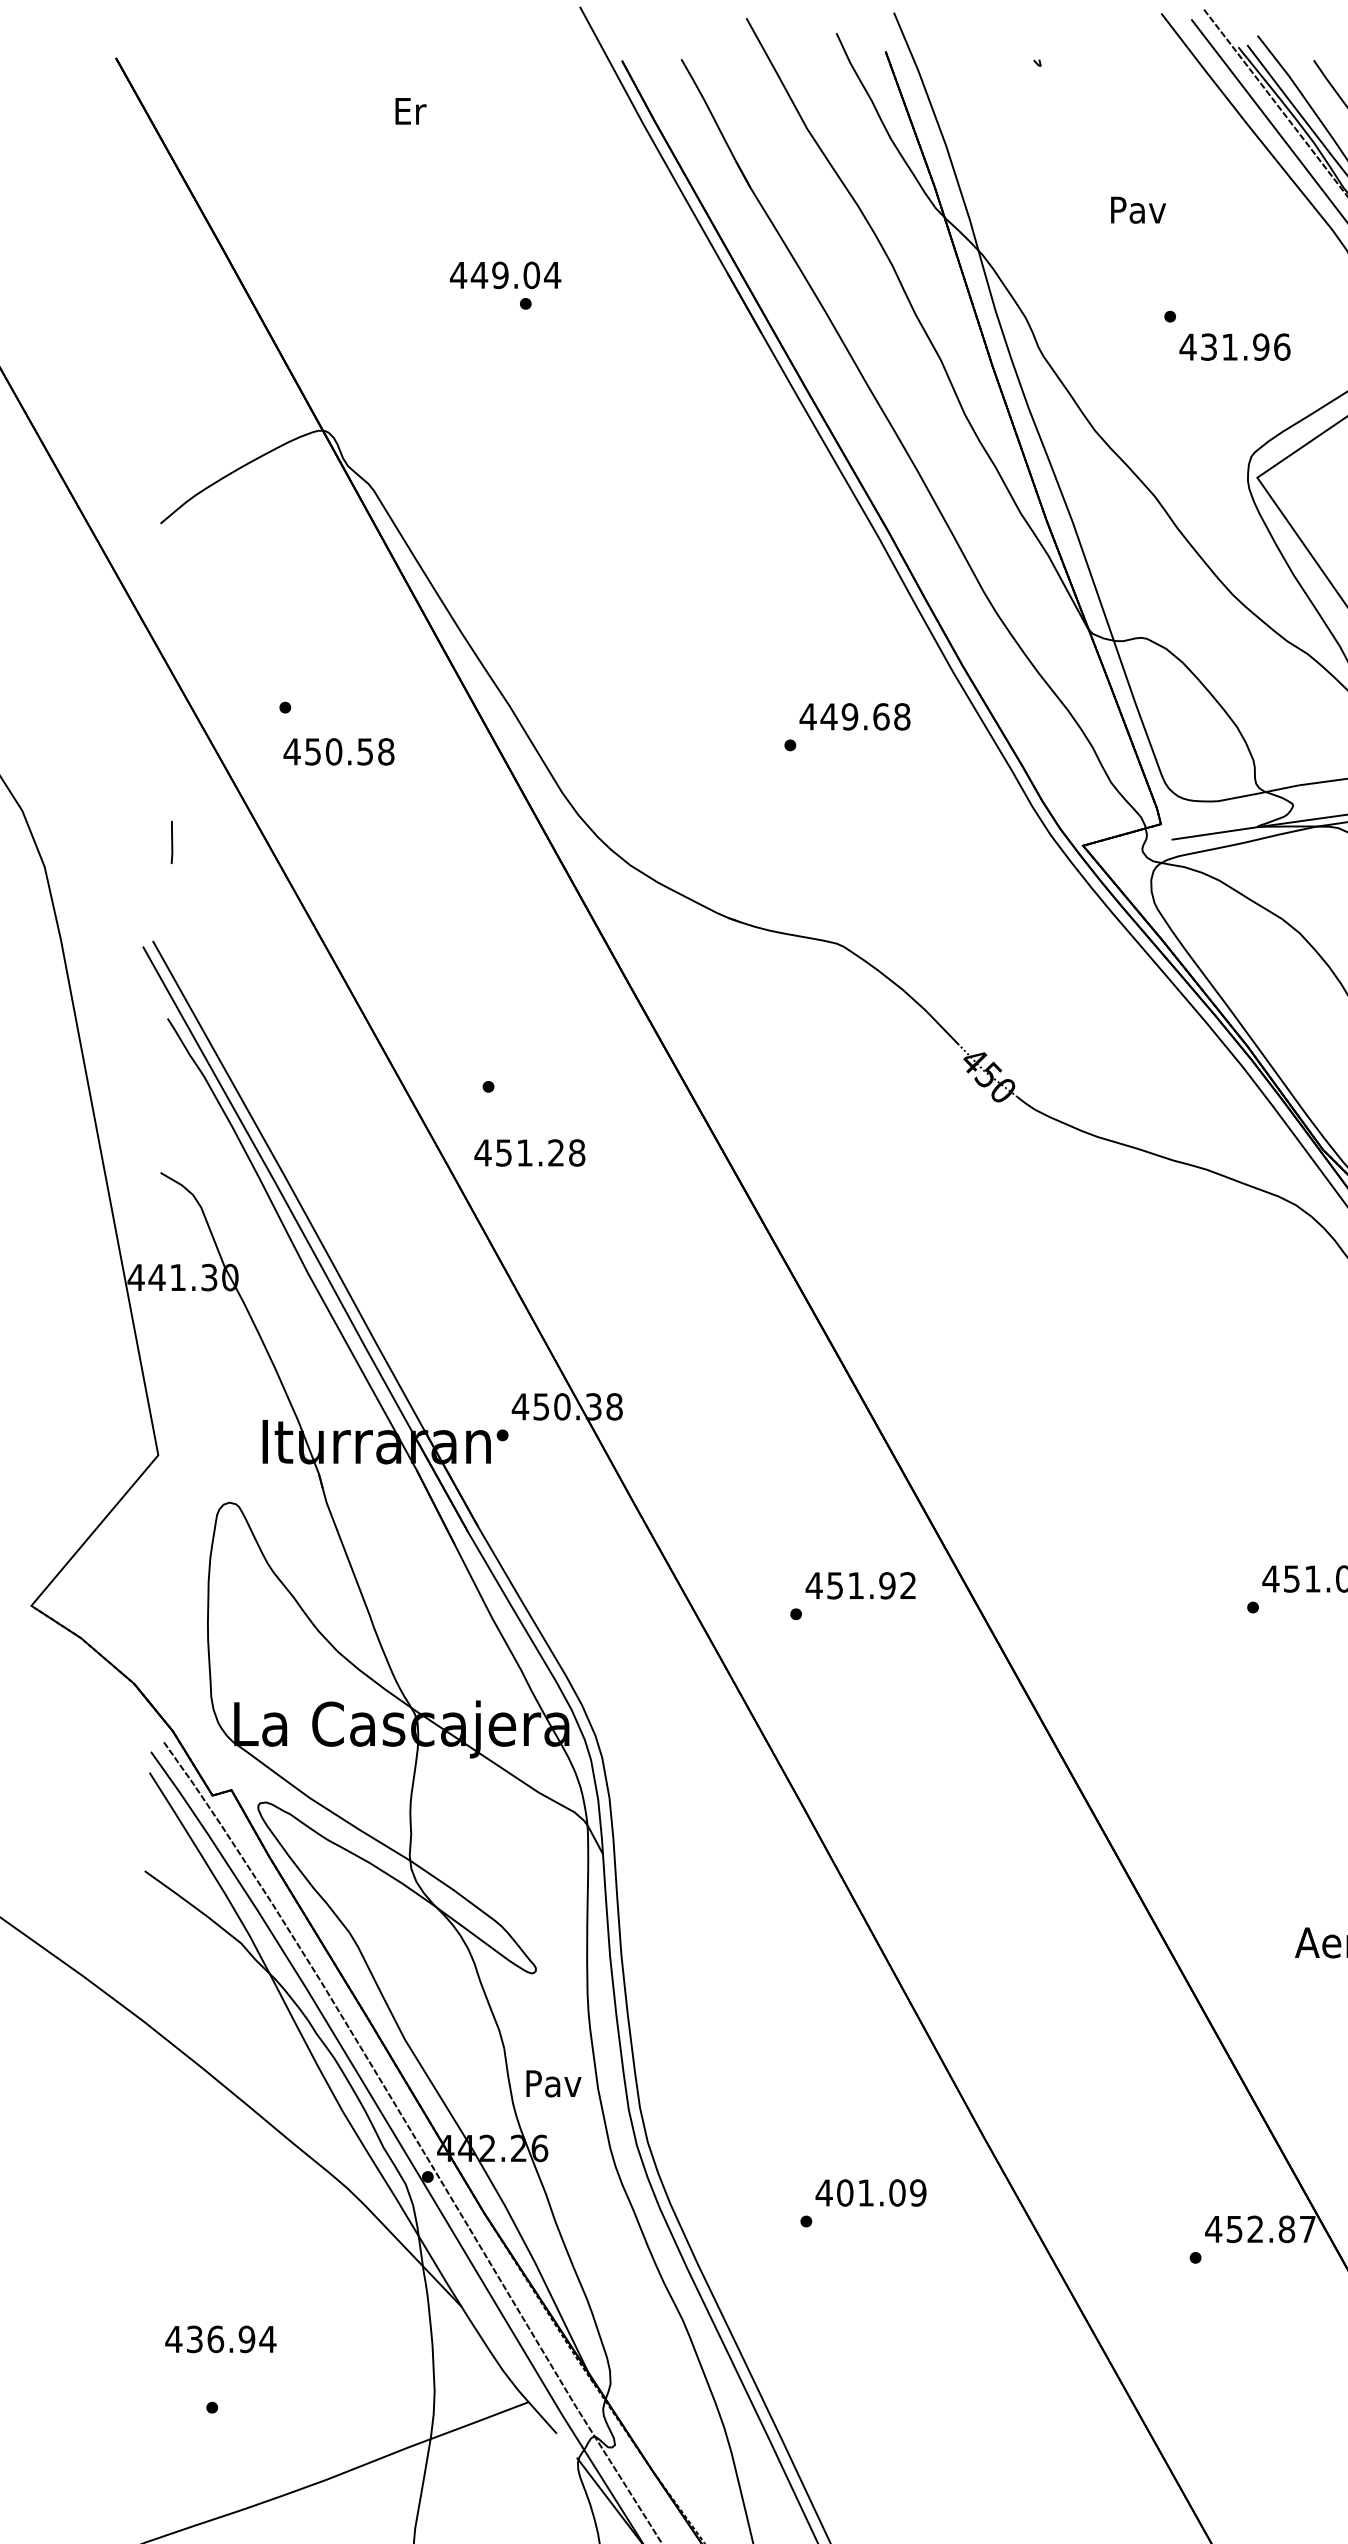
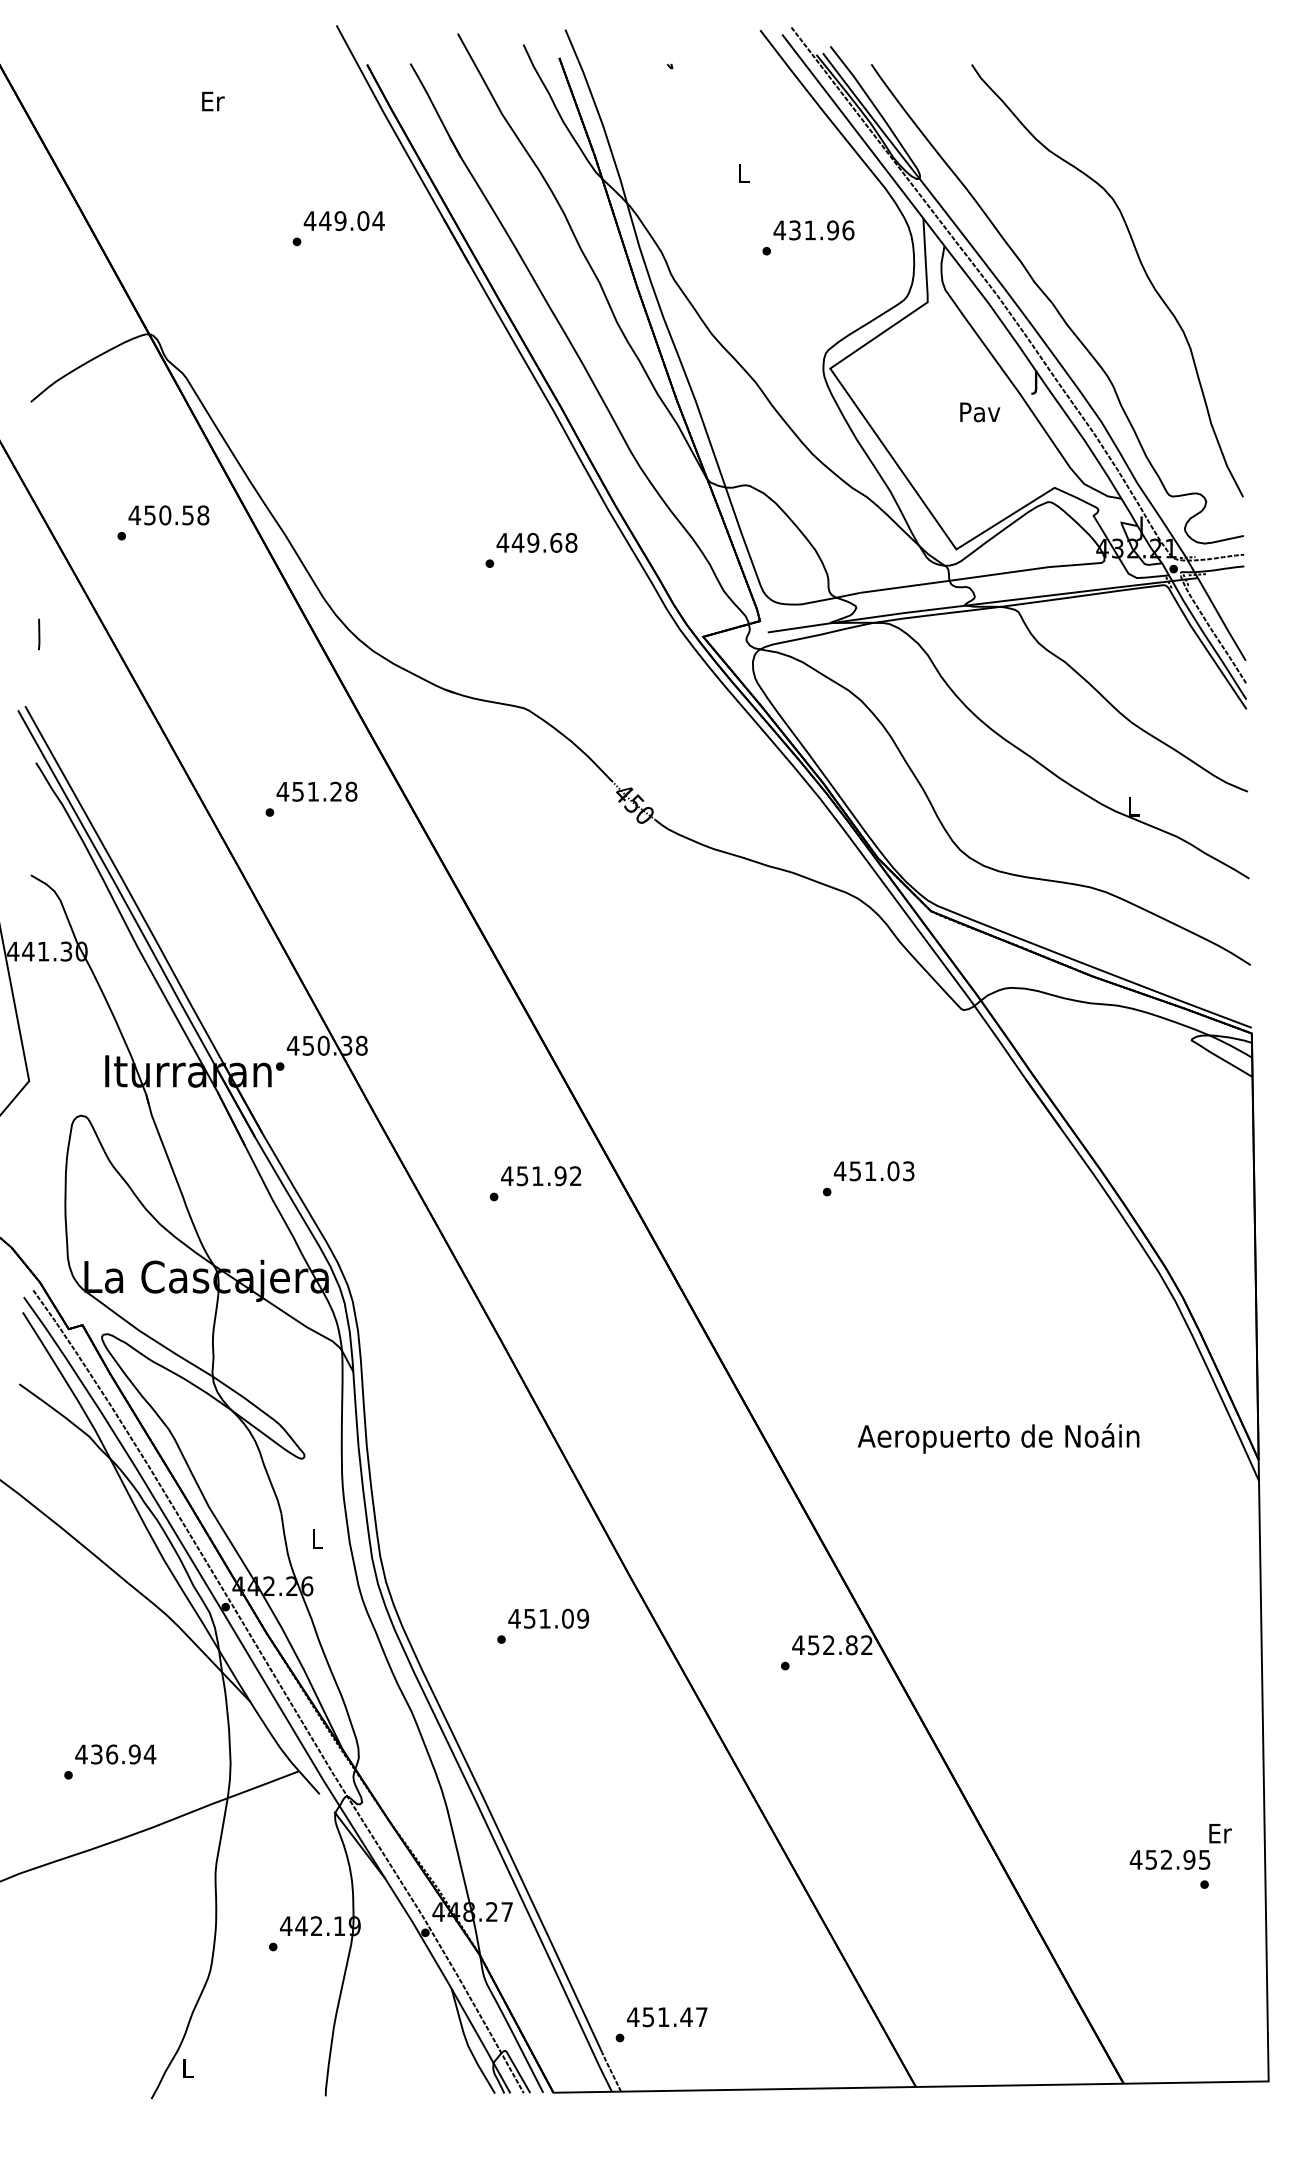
text: (1138, 210) -> (743, 173), Pav -> L
text: (504, 275) -> (343, 221), moved
text: (1234, 347) -> (813, 230), moved
text: (338, 751) -> (168, 515), moved
text: (529, 1152) -> (316, 791), moved
text: (553, 2084) -> (317, 1539), Pav -> L
text: (844, 2192) -> (529, 1618), 401.09 -> 451.09
text: (1307, 2228) -> (866, 1644), 452.87 -> 452.82
text: (220, 2339) -> (115, 1754), moved

